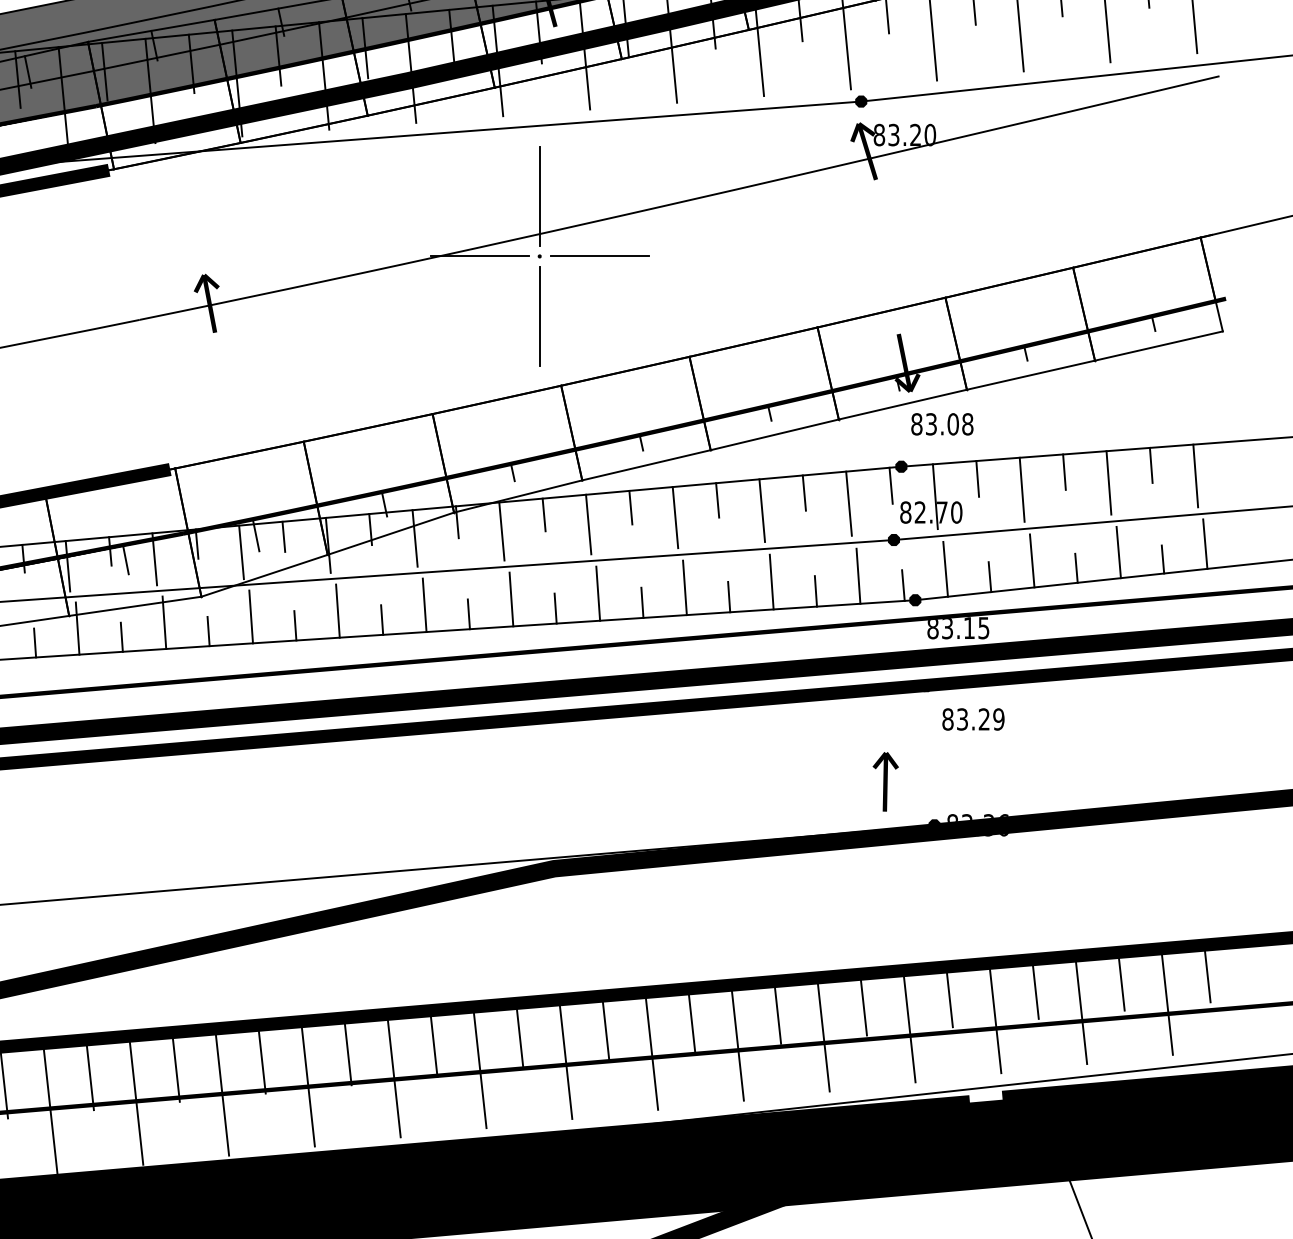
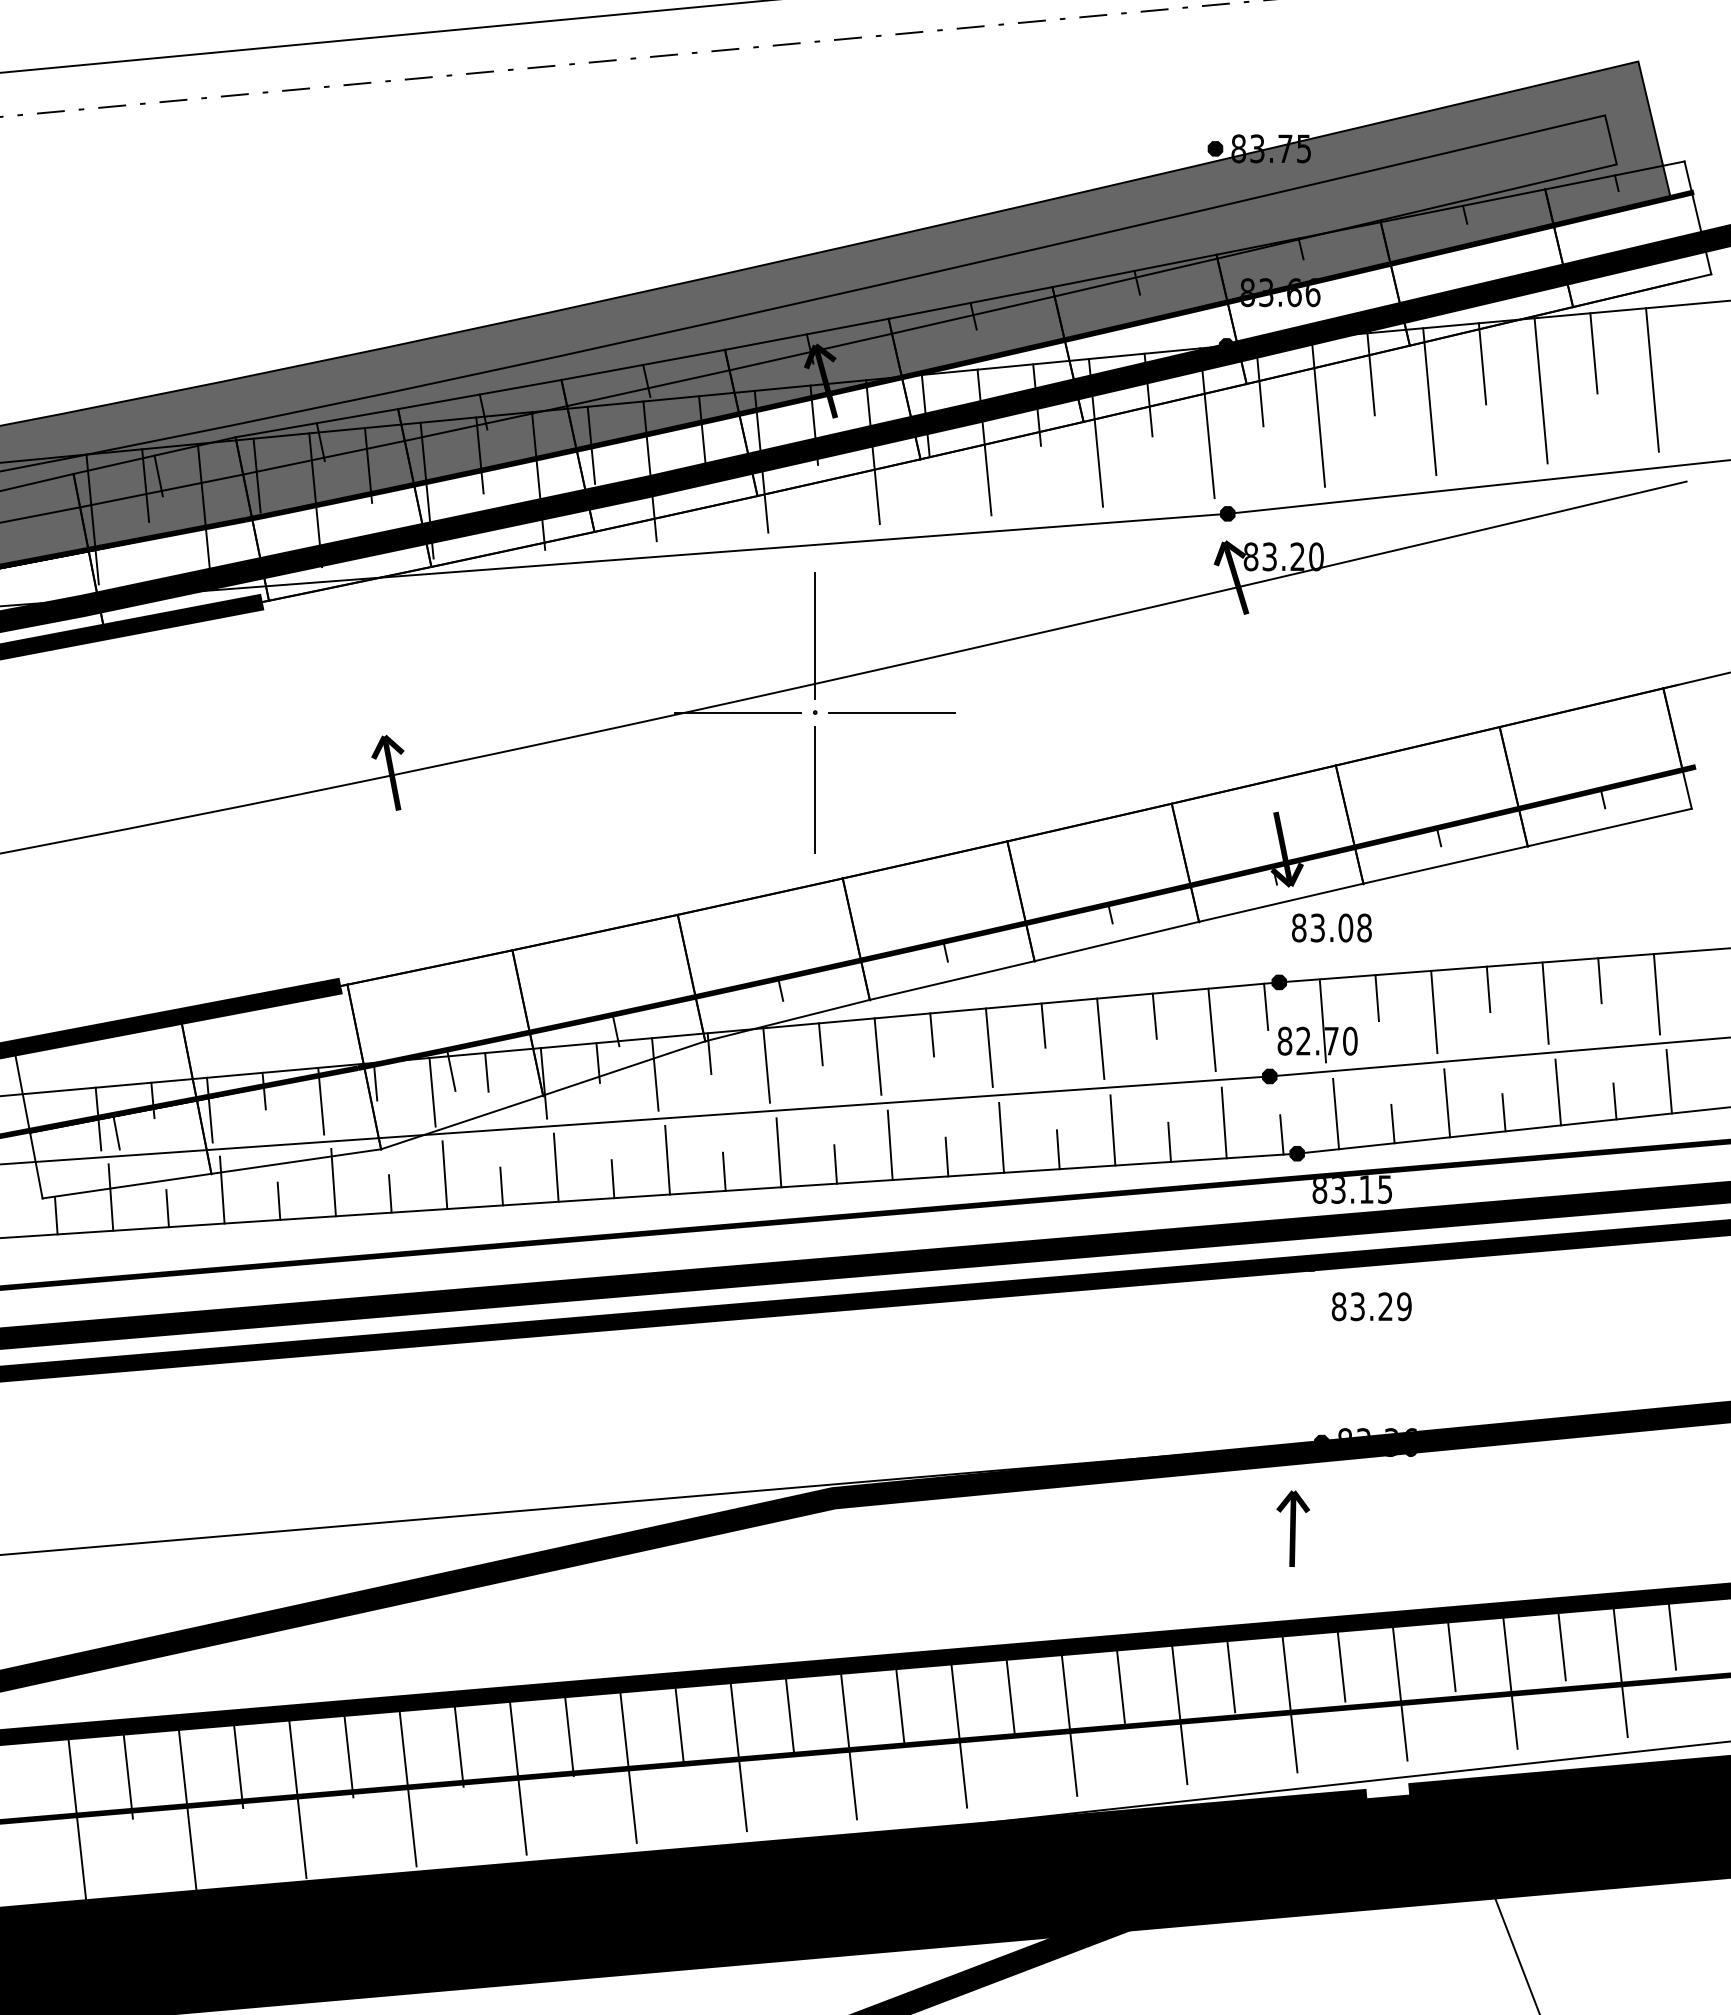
line: (125, 559) -> (283, 1101), removed
part: (885, 781) -> (1292, 1528), moved

